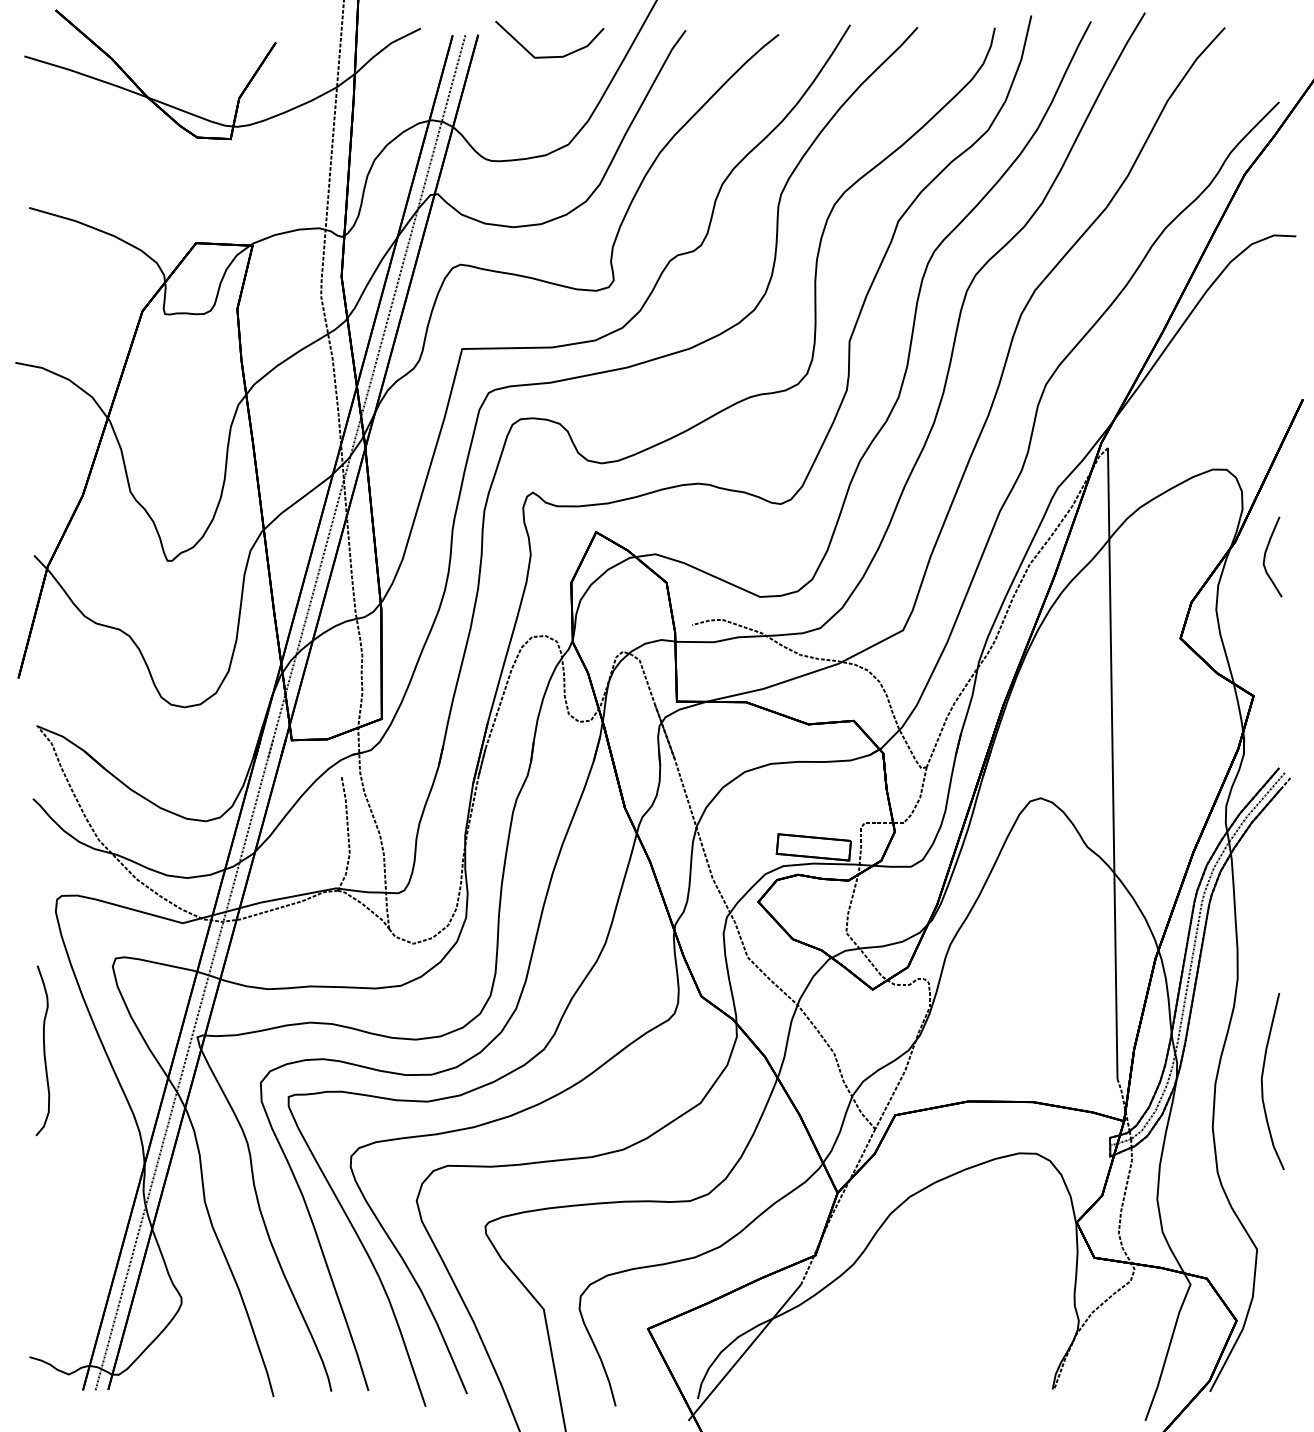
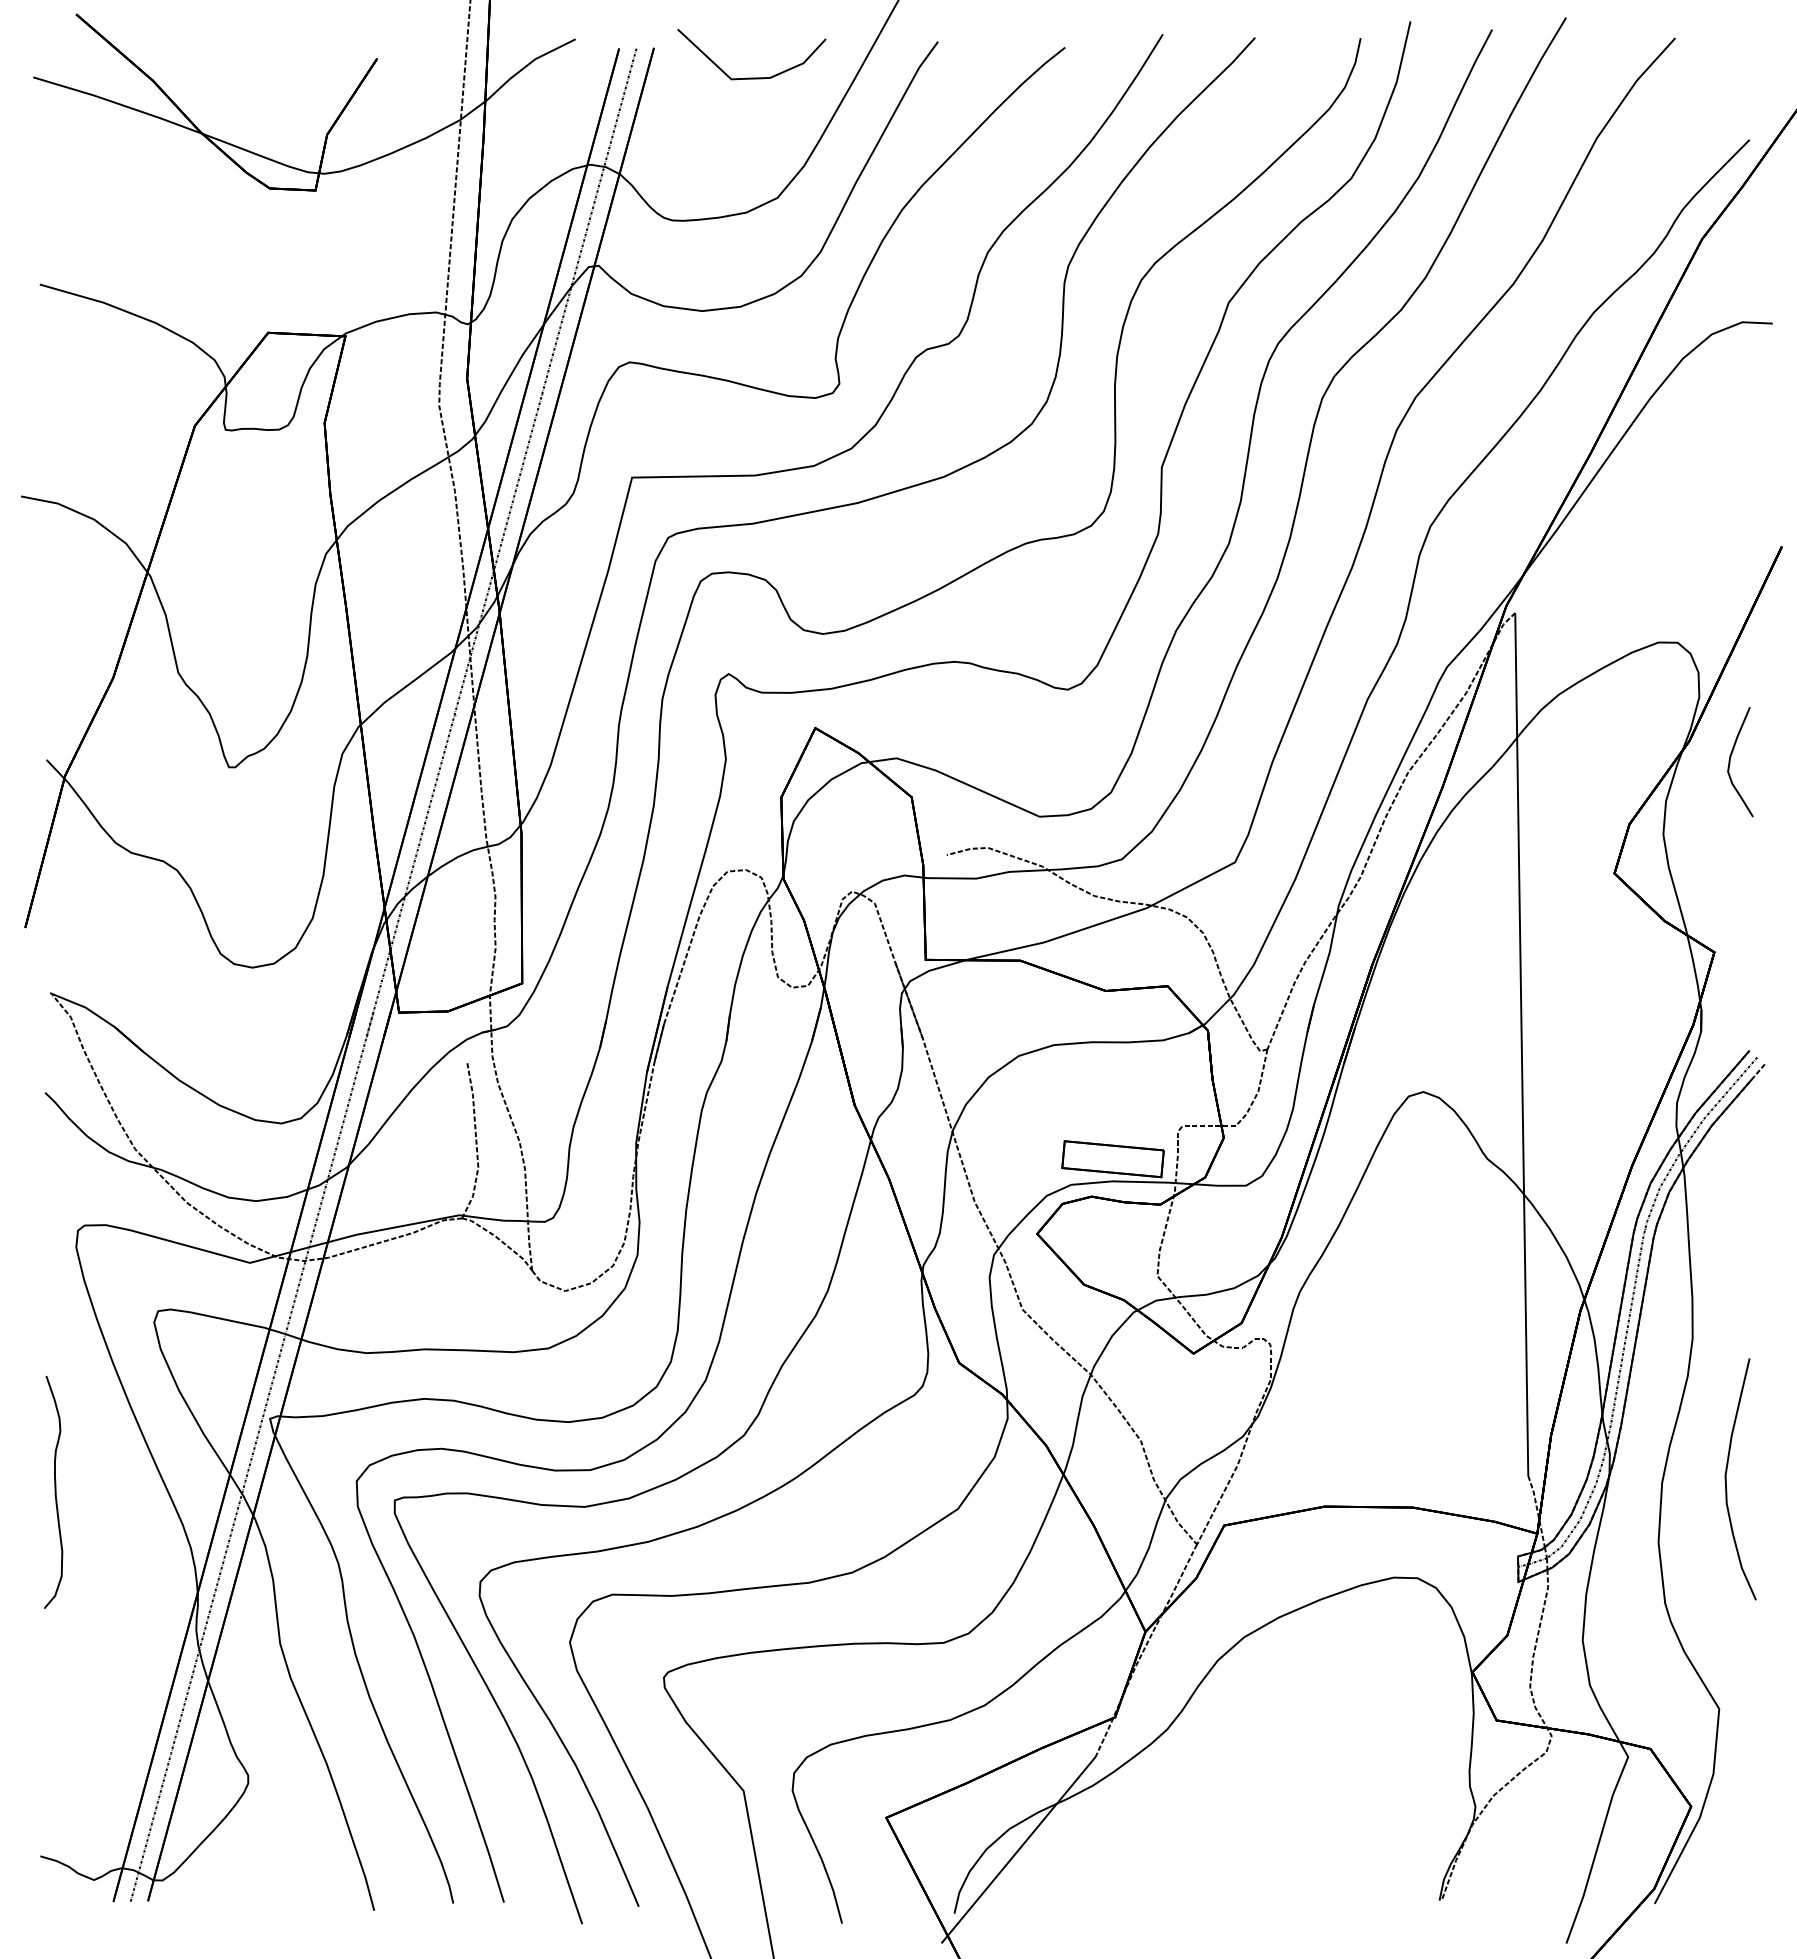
curve: (43, 1050) -> (54, 1492), moved

